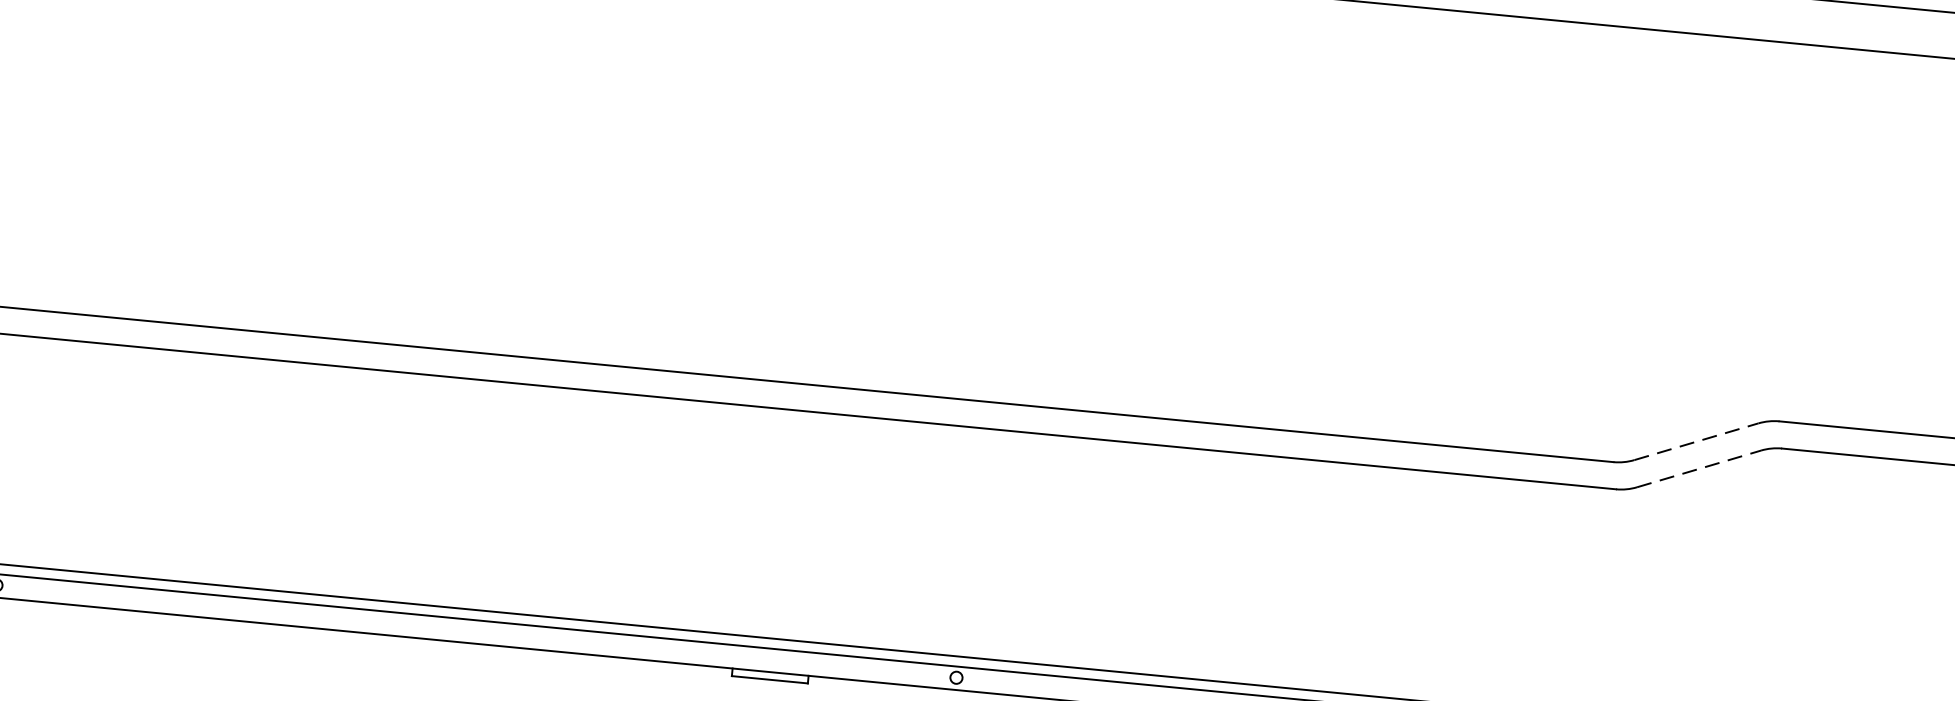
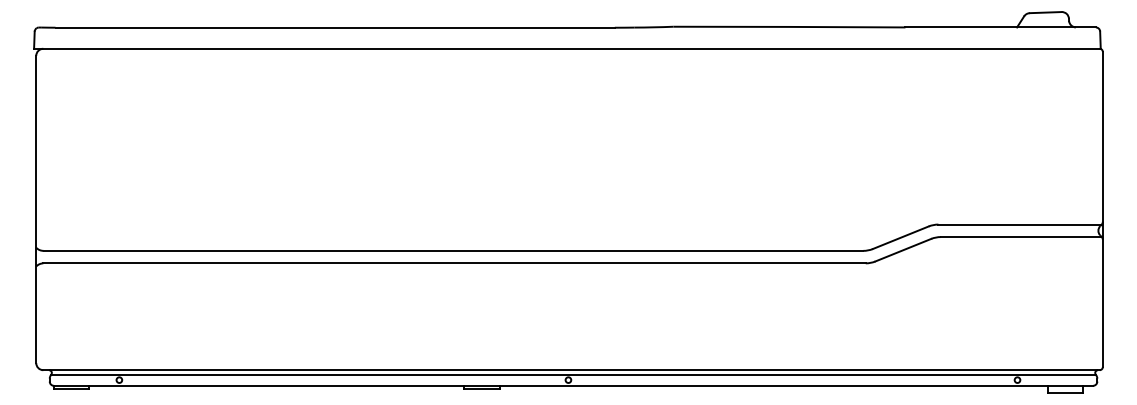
line: (1697, 441) -> (901, 237), dashed -> solid
line: (1699, 469) -> (903, 250), dashed -> solid

